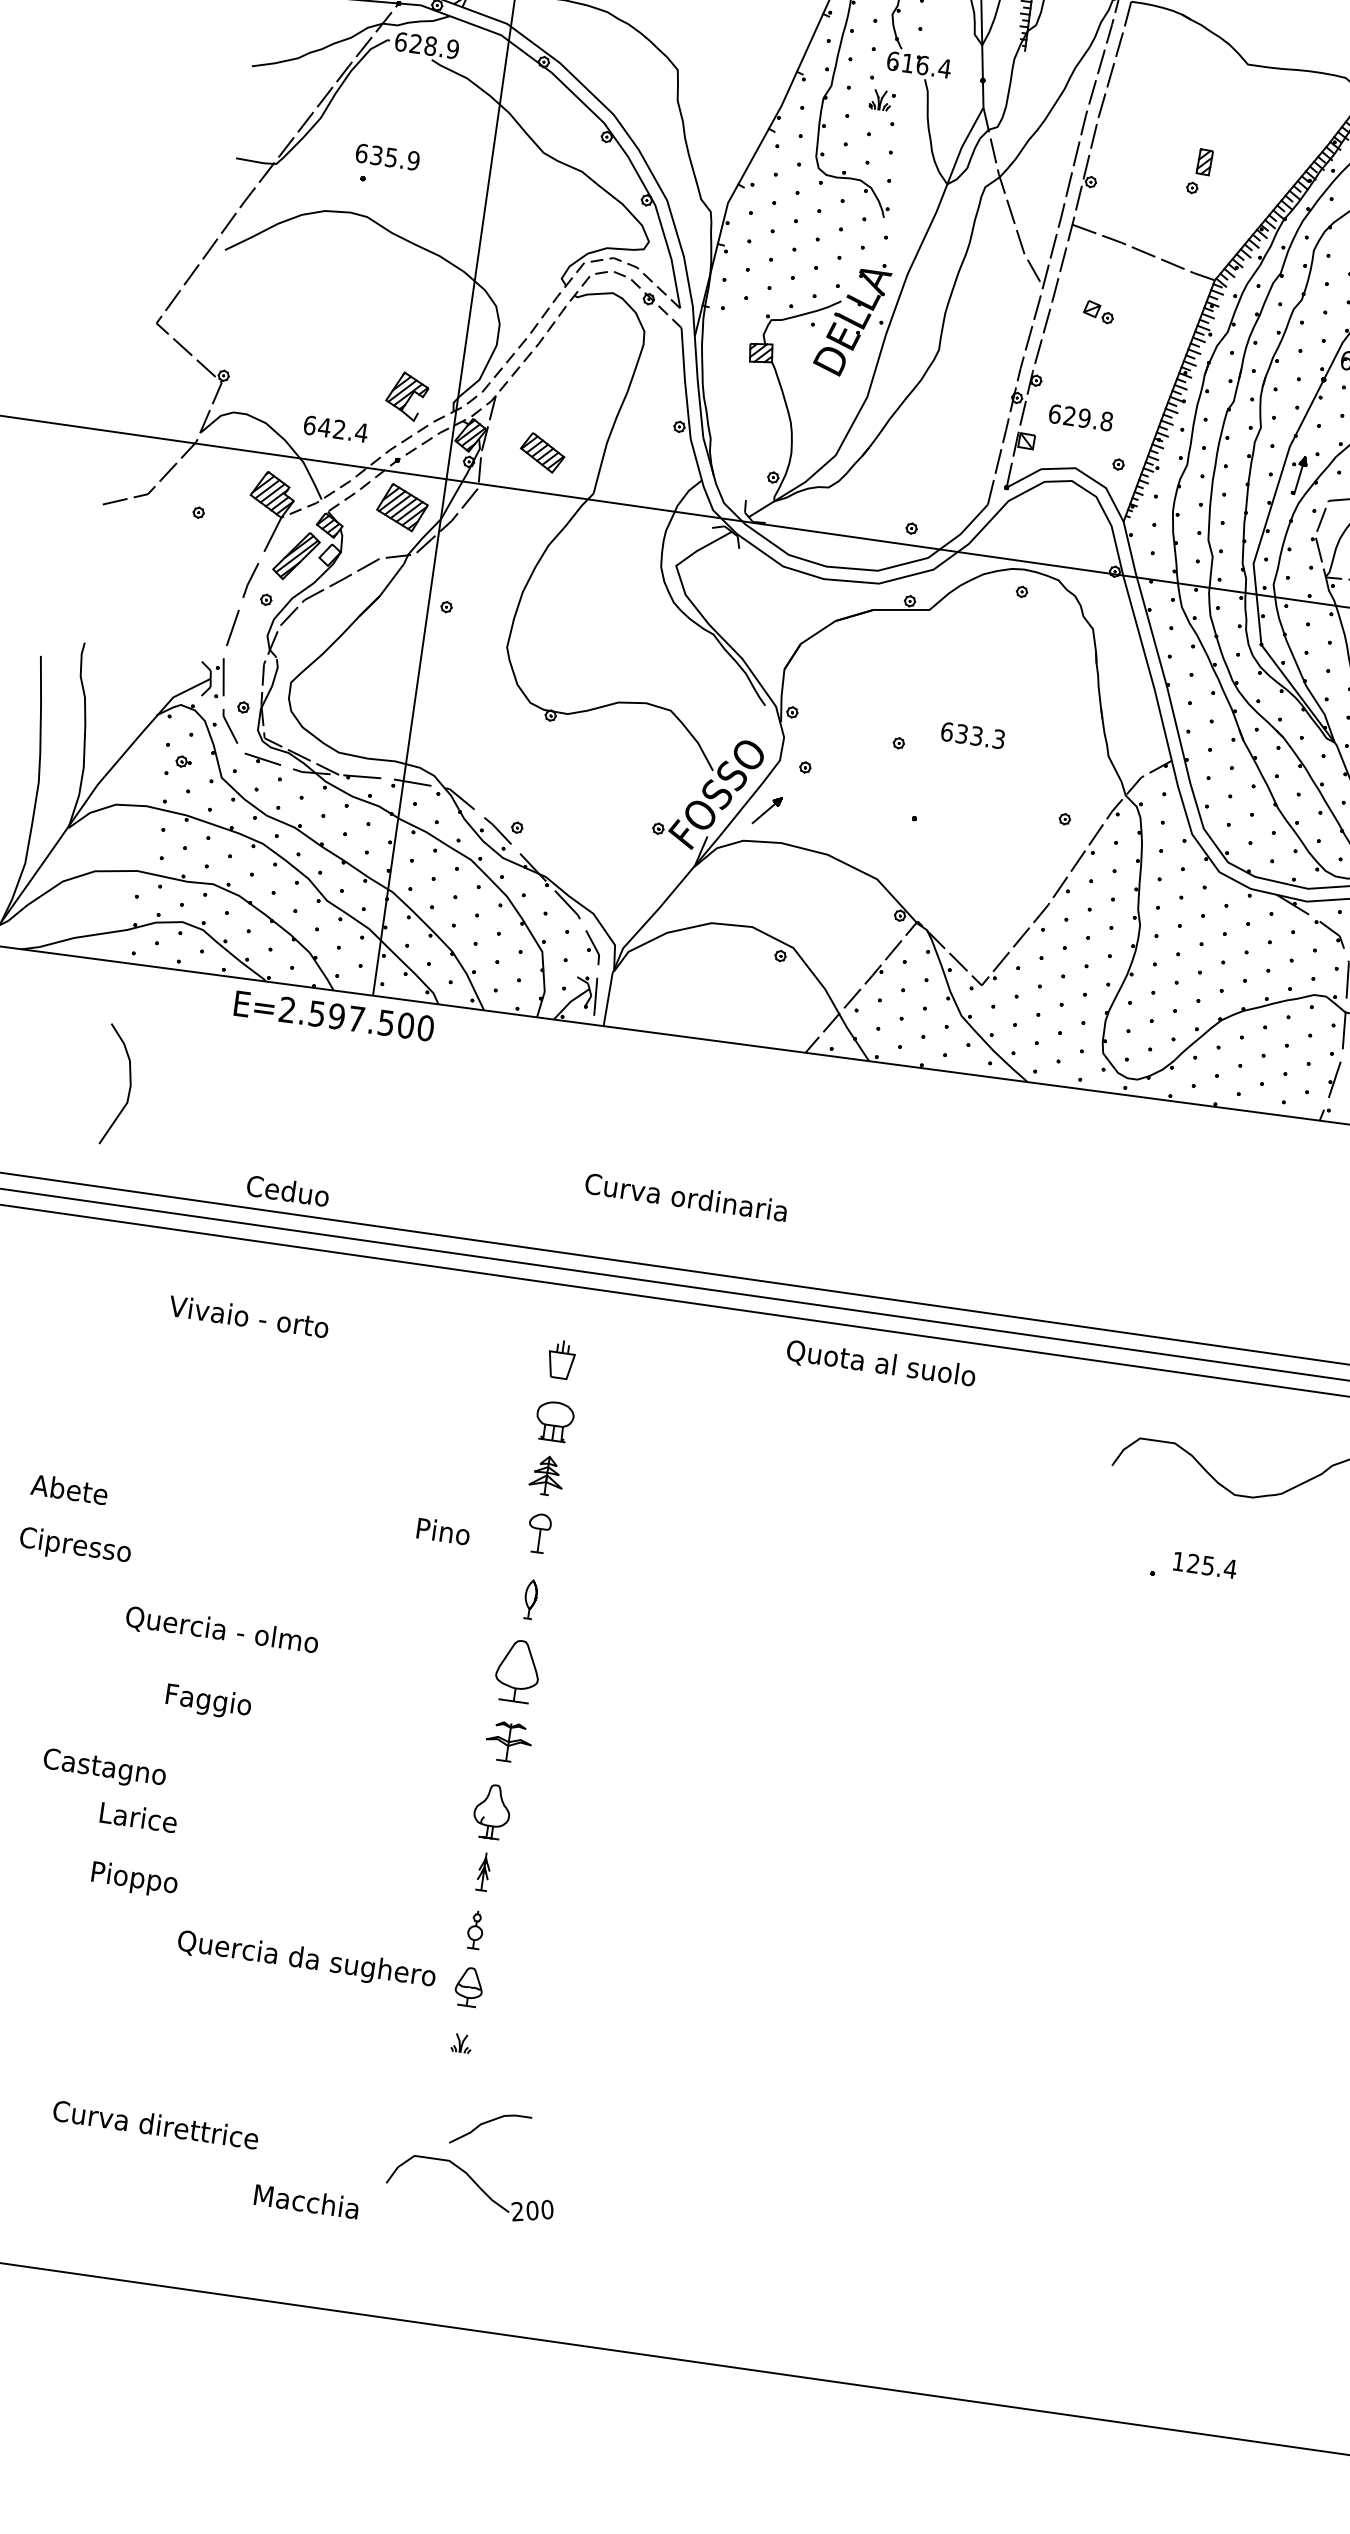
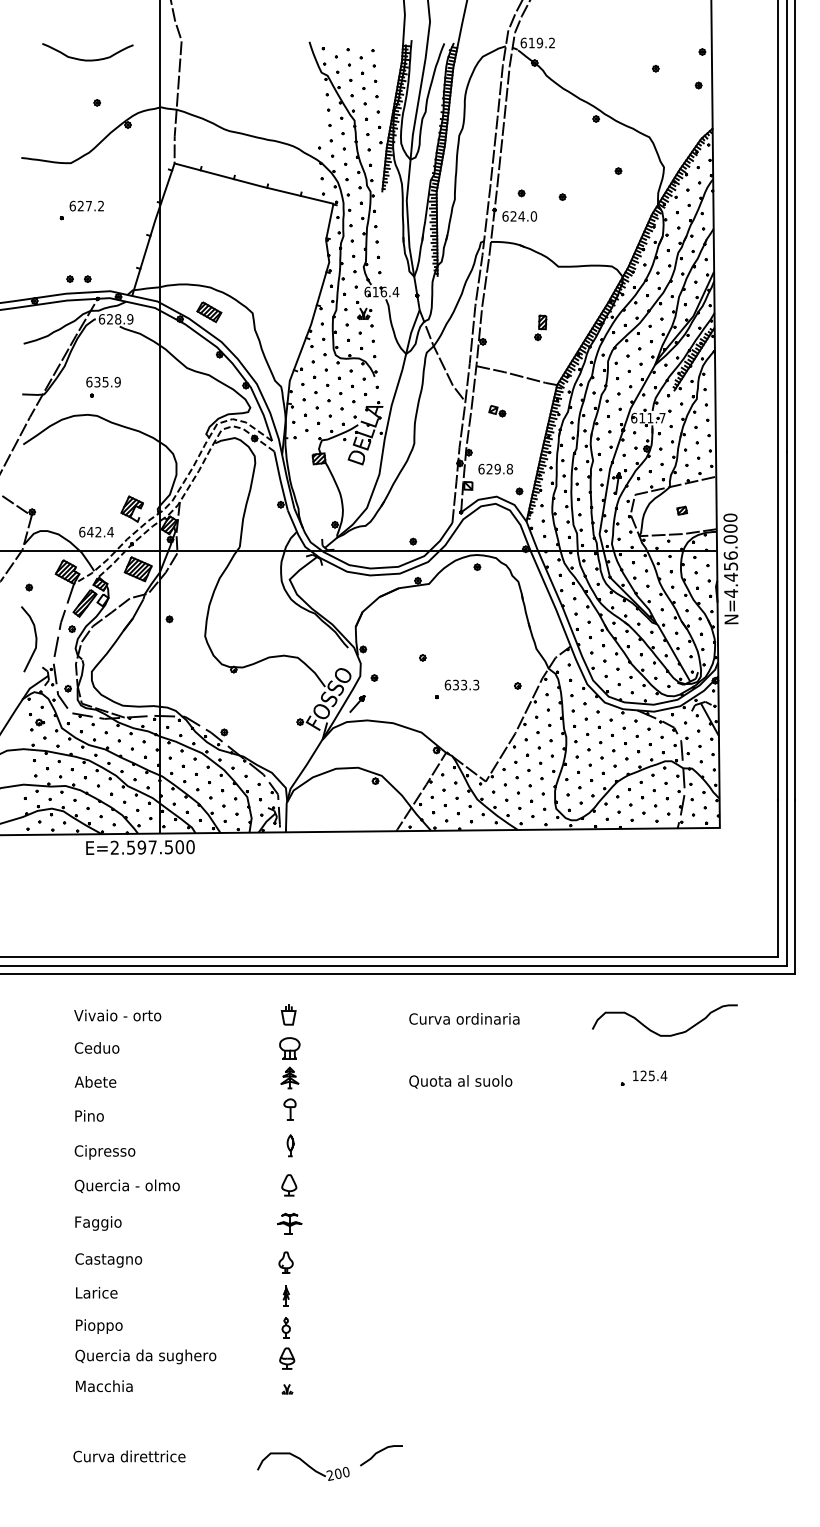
part: (542, 453) -> (209, 312), moved
text: (972, 734) -> (461, 684), moved
curve: (128, 1087) -> (35, 639), moved
text: (287, 1189) -> (96, 1047), moved
text: (686, 1196) -> (464, 1018), moved
text: (880, 1363) -> (460, 1081), moved
text: (69, 1488) -> (95, 1081), moved
text: (443, 1530) -> (89, 1115), moved
text: (74, 1547) -> (104, 1152), moved
part: (518, 1671) -> (289, 1185), size x0.62
text: (208, 1702) -> (98, 1223), moved
text: (104, 1769) -> (108, 1260), moved
part: (491, 1811) -> (285, 1262), size x0.71
text: (306, 1959) -> (145, 1356), moved
curve: (489, 2123) -> (380, 1452), moved
text: (306, 2202) -> (104, 1386), moved

